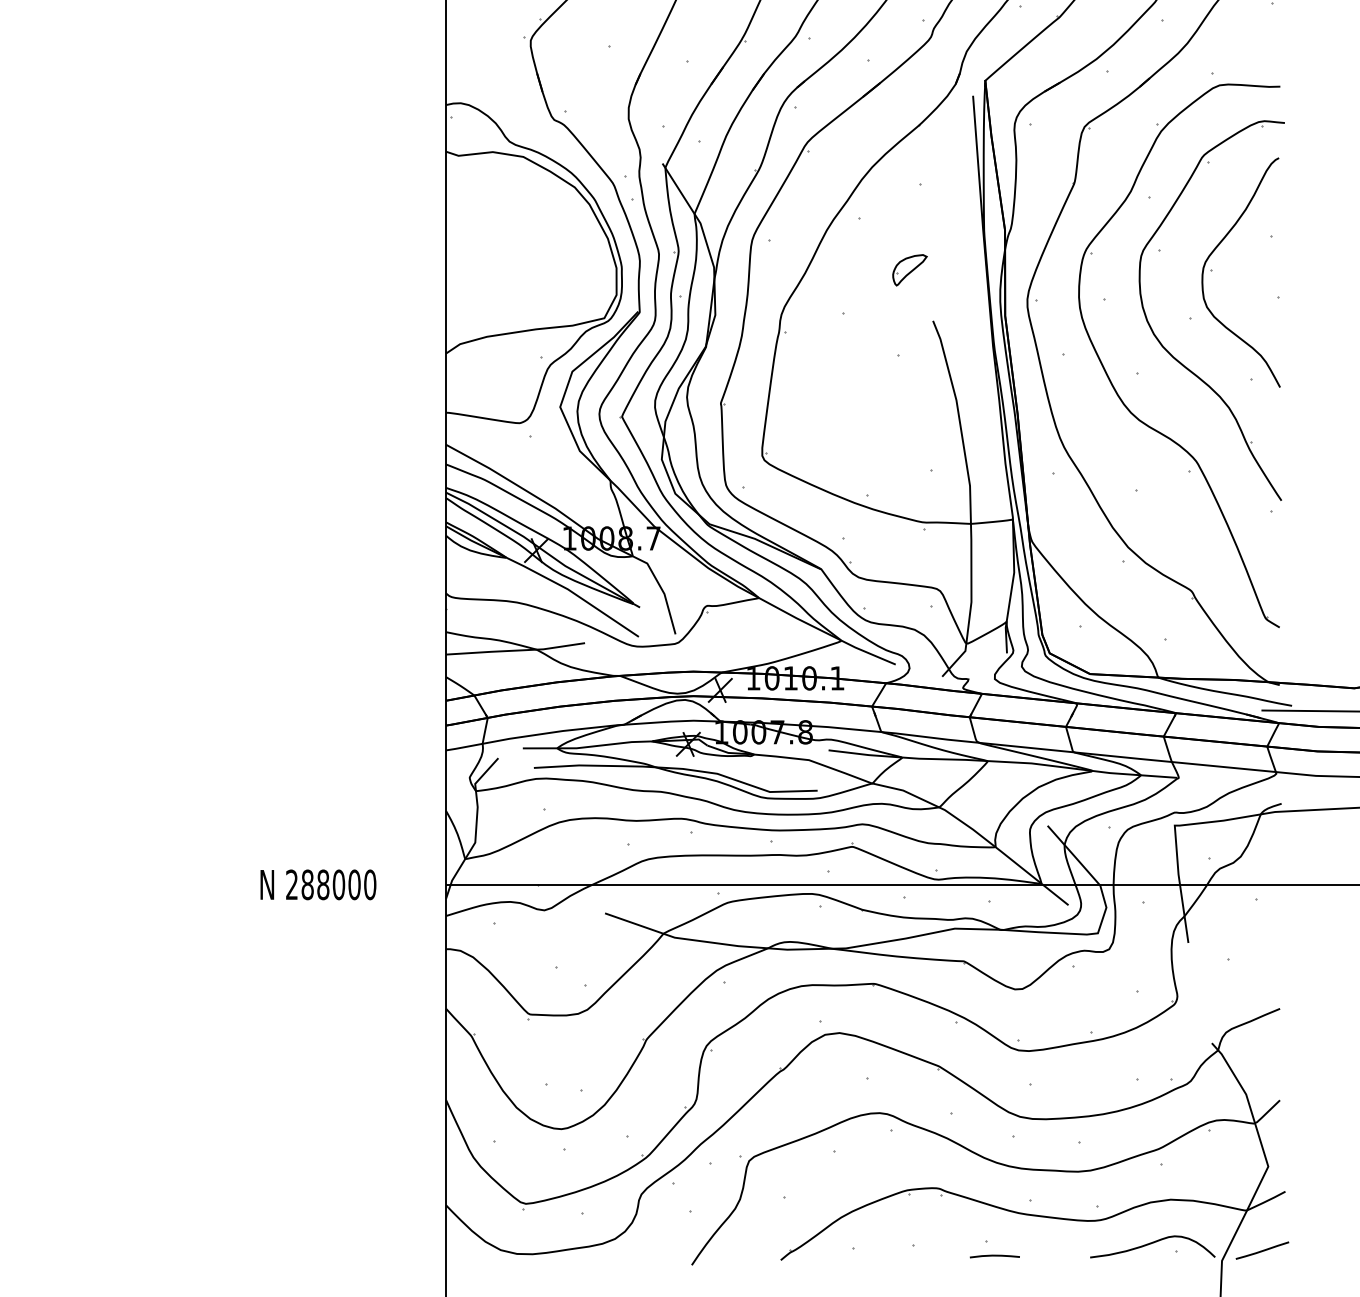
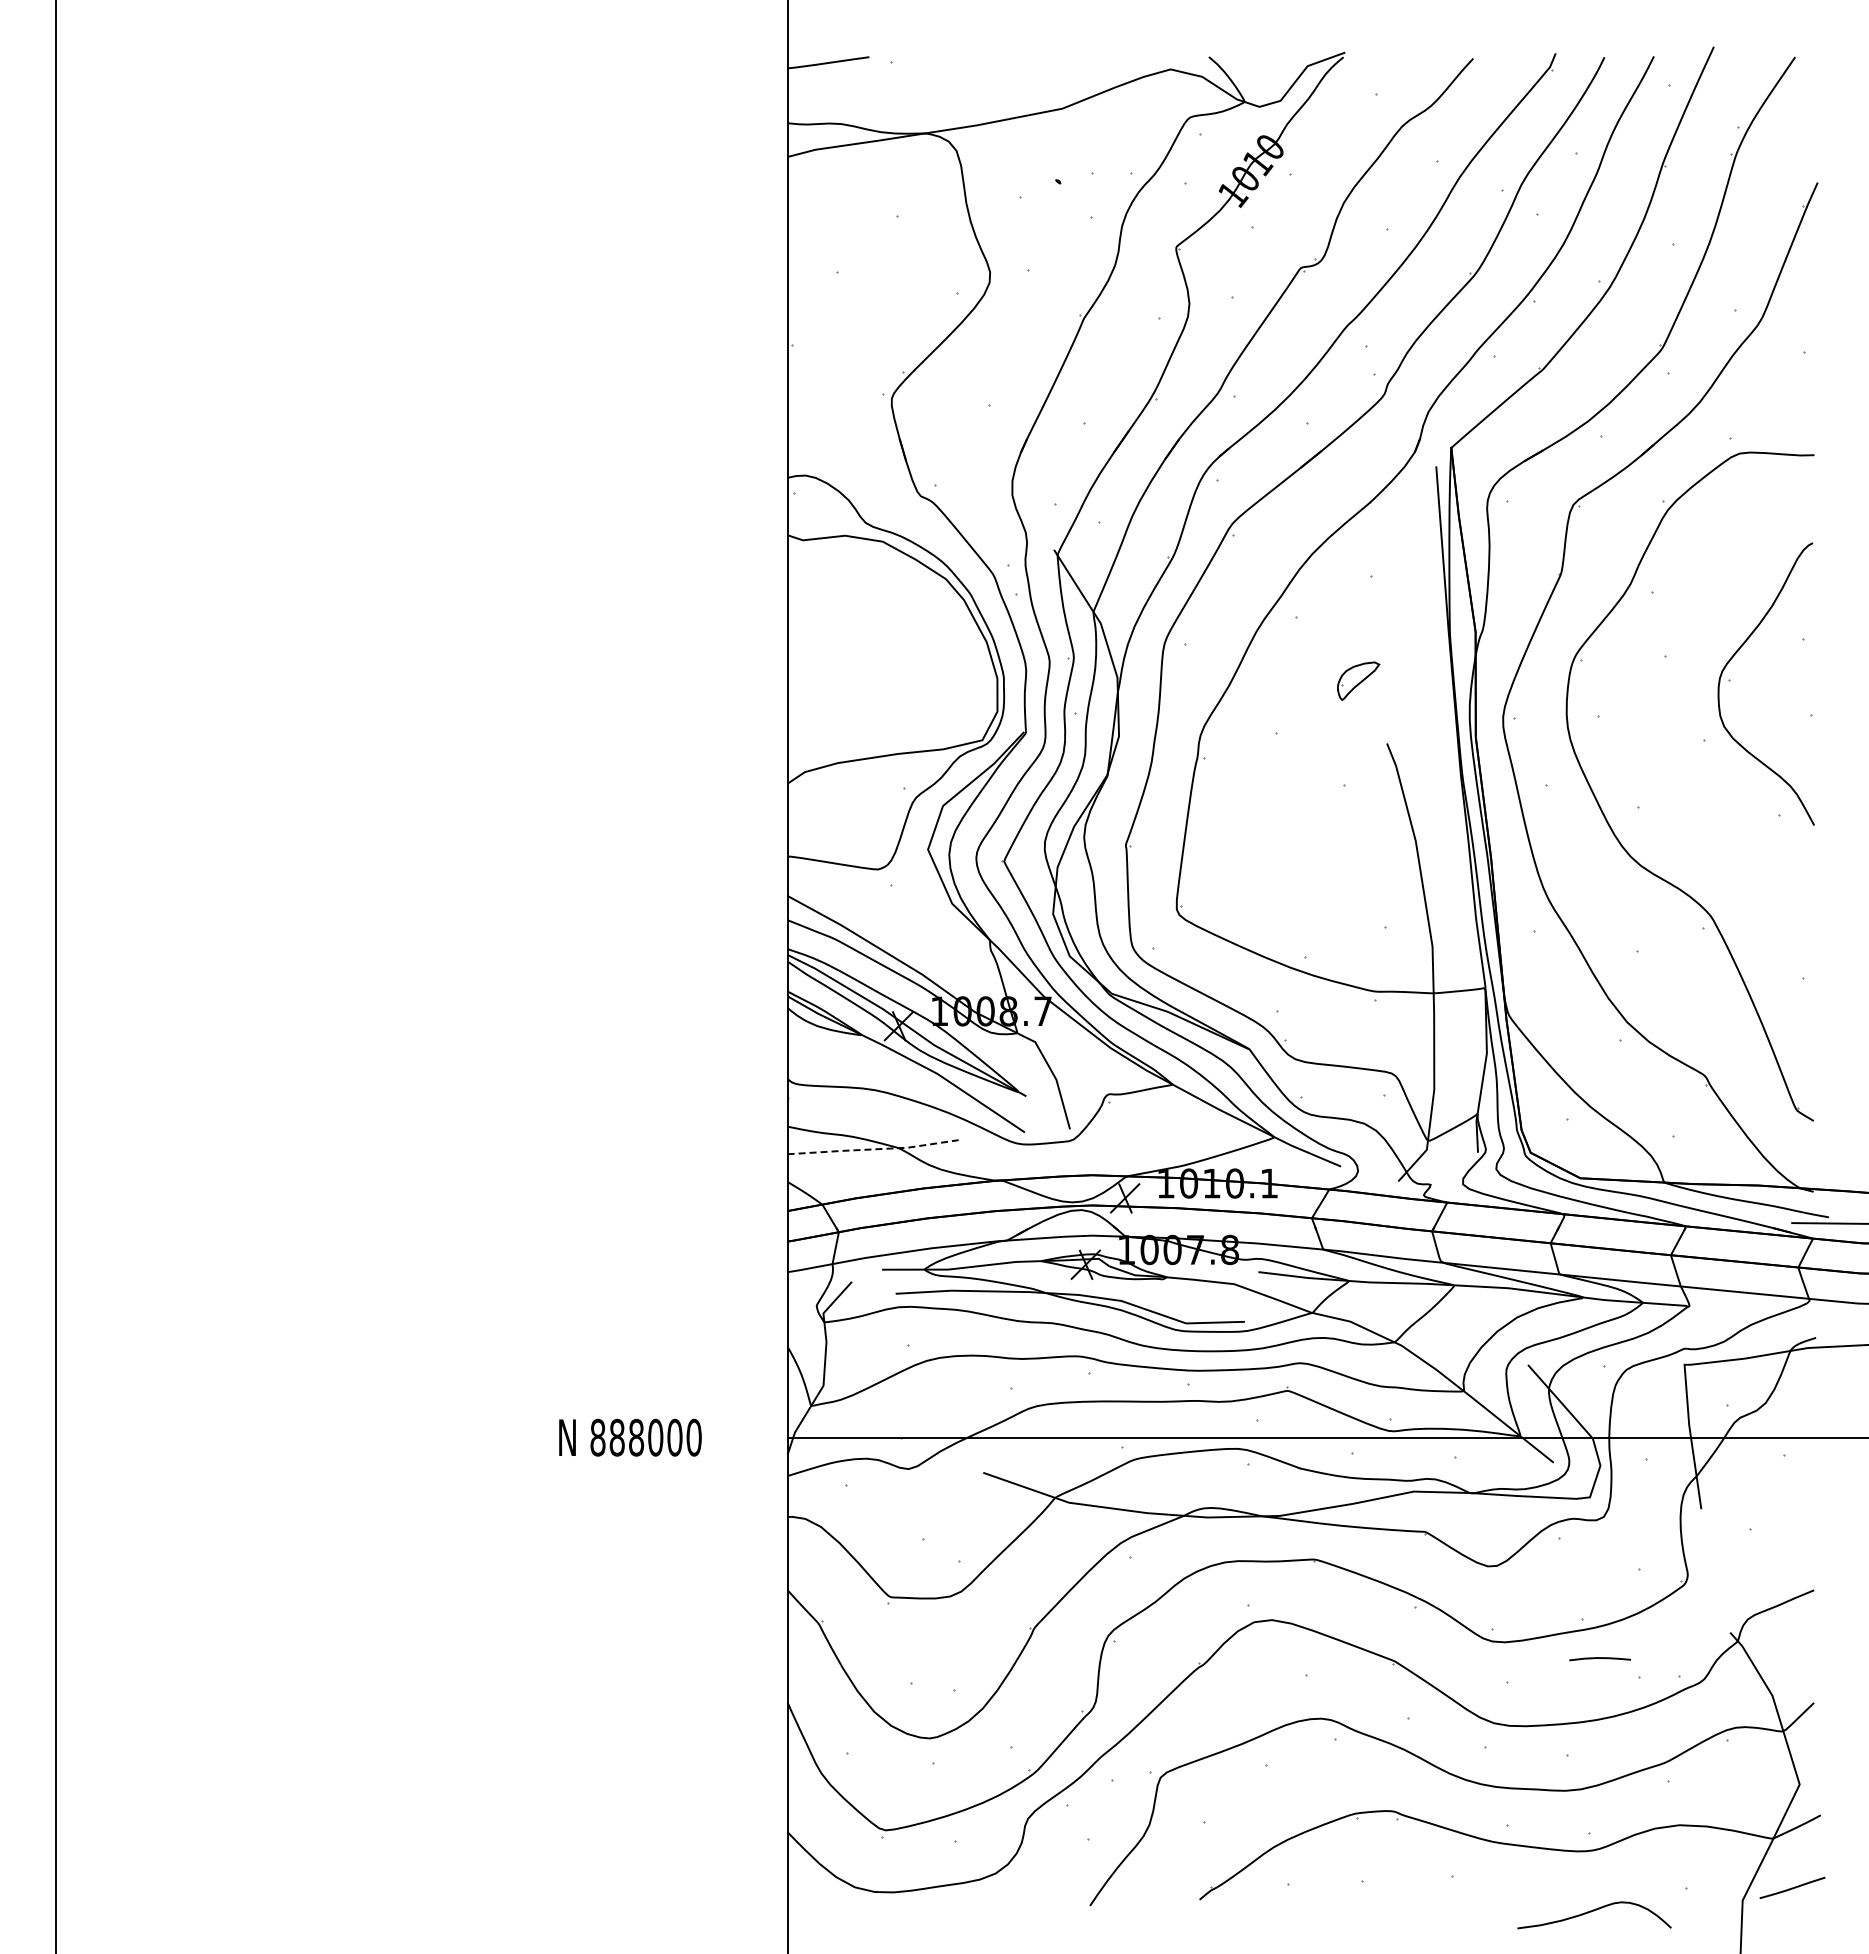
part: (1169, 352) -> (1678, 782), removed
line: (515, 650) -> (873, 1149), solid -> dashed
text: (291, 884) -> (597, 1437), 288000 -> 888000
curve: (1152, 1243) -> (1594, 1911), moved
curve: (994, 1255) -> (1599, 1658), moved

